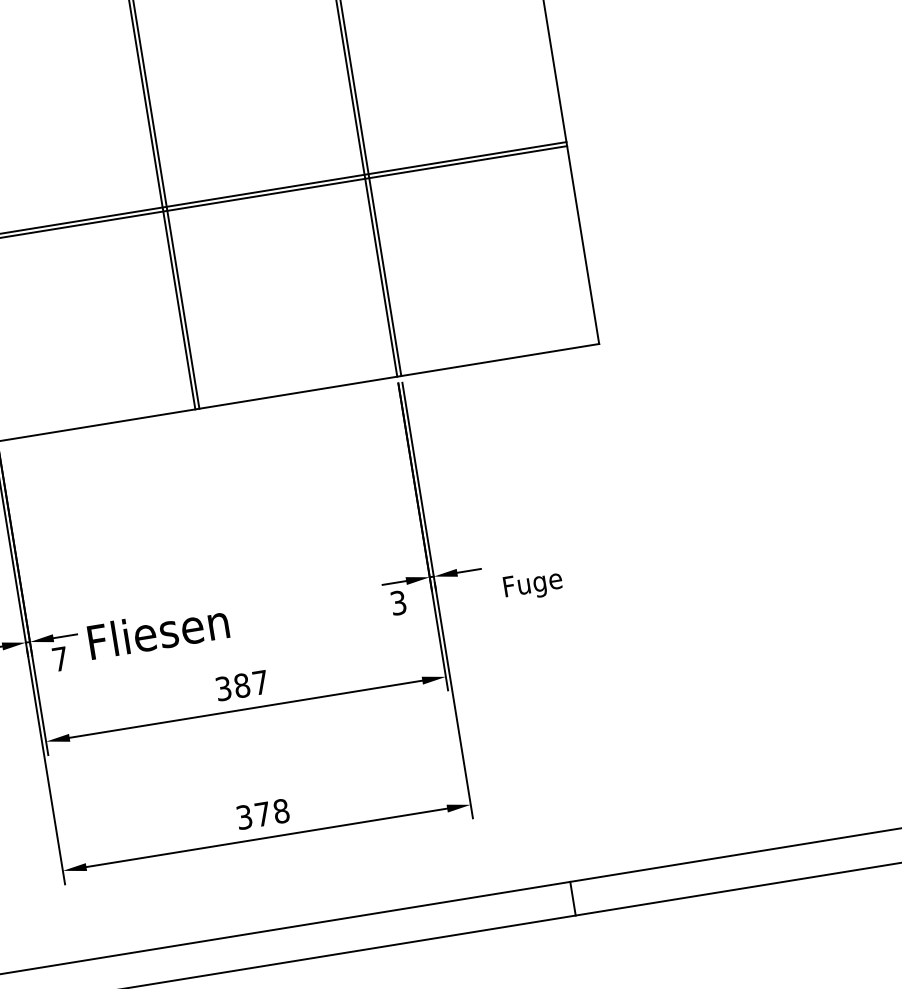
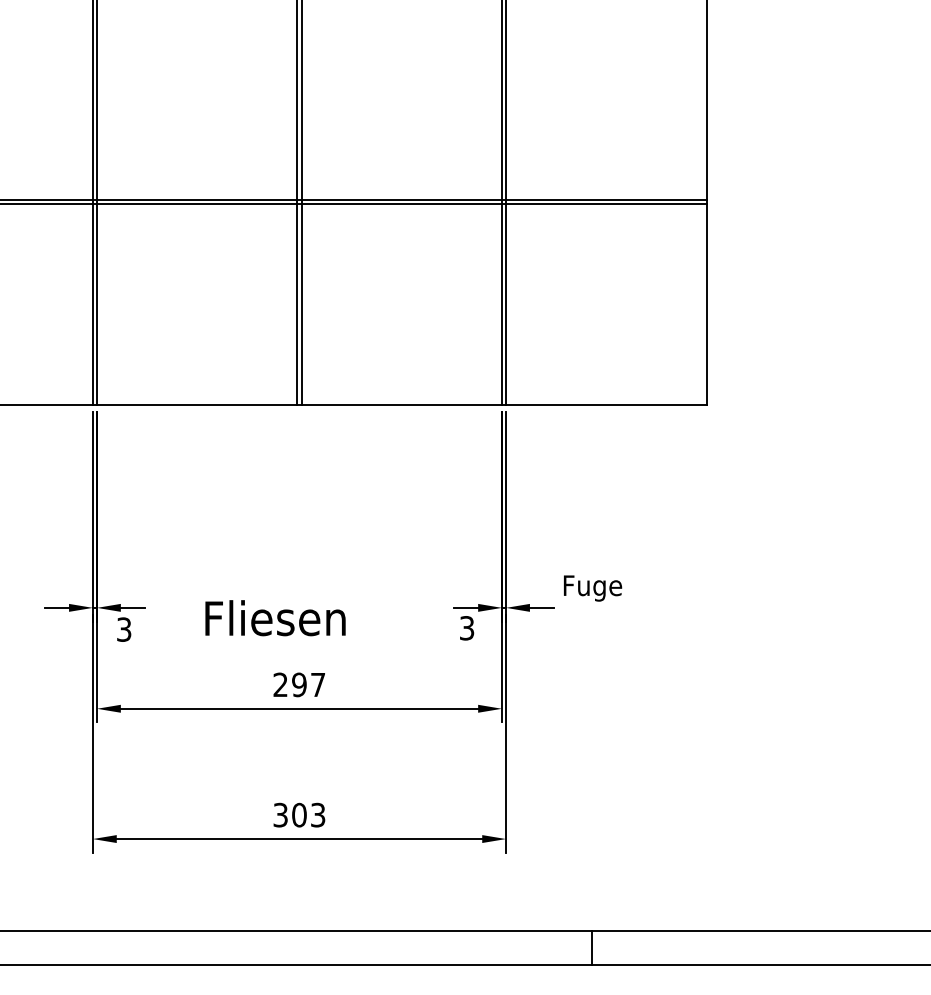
text: (533, 585) -> (593, 588), moved
text: (158, 631) -> (275, 618), moved
text: (60, 658) -> (124, 629), 7 -> 3
text: (232, 686) -> (289, 684), 387 -> 297
text: (271, 812) -> (308, 814), 378 -> 303

